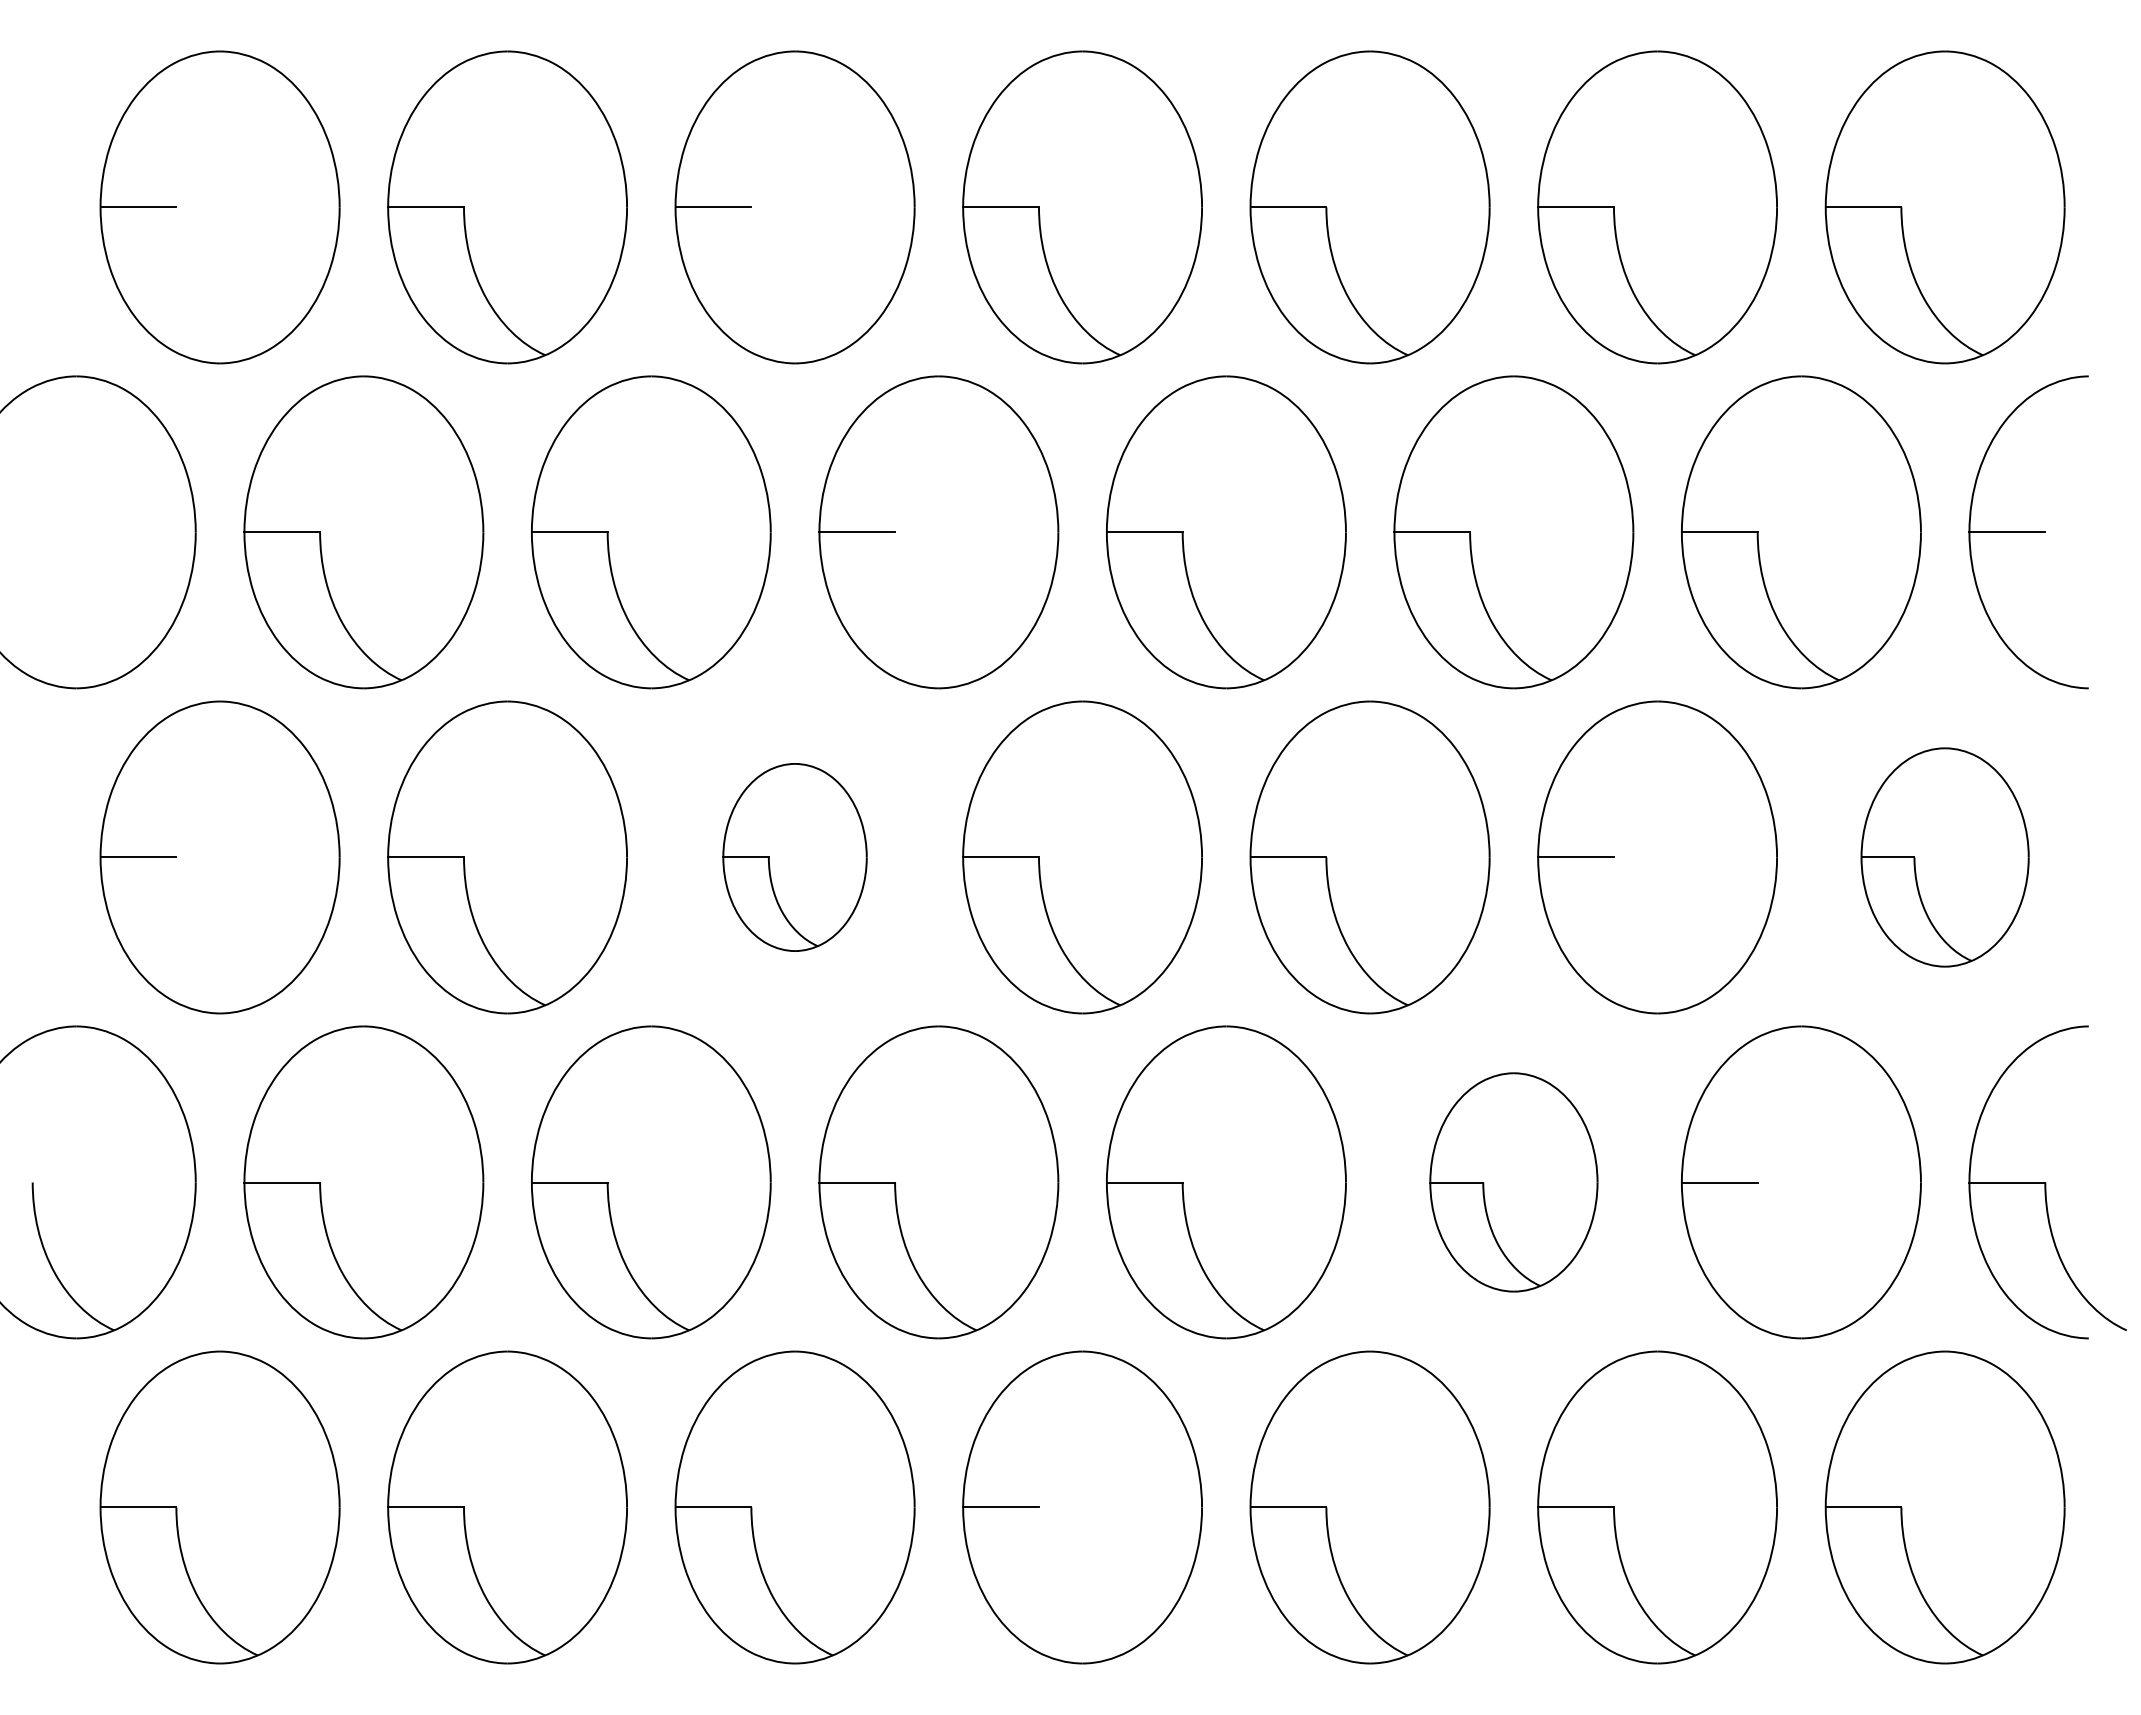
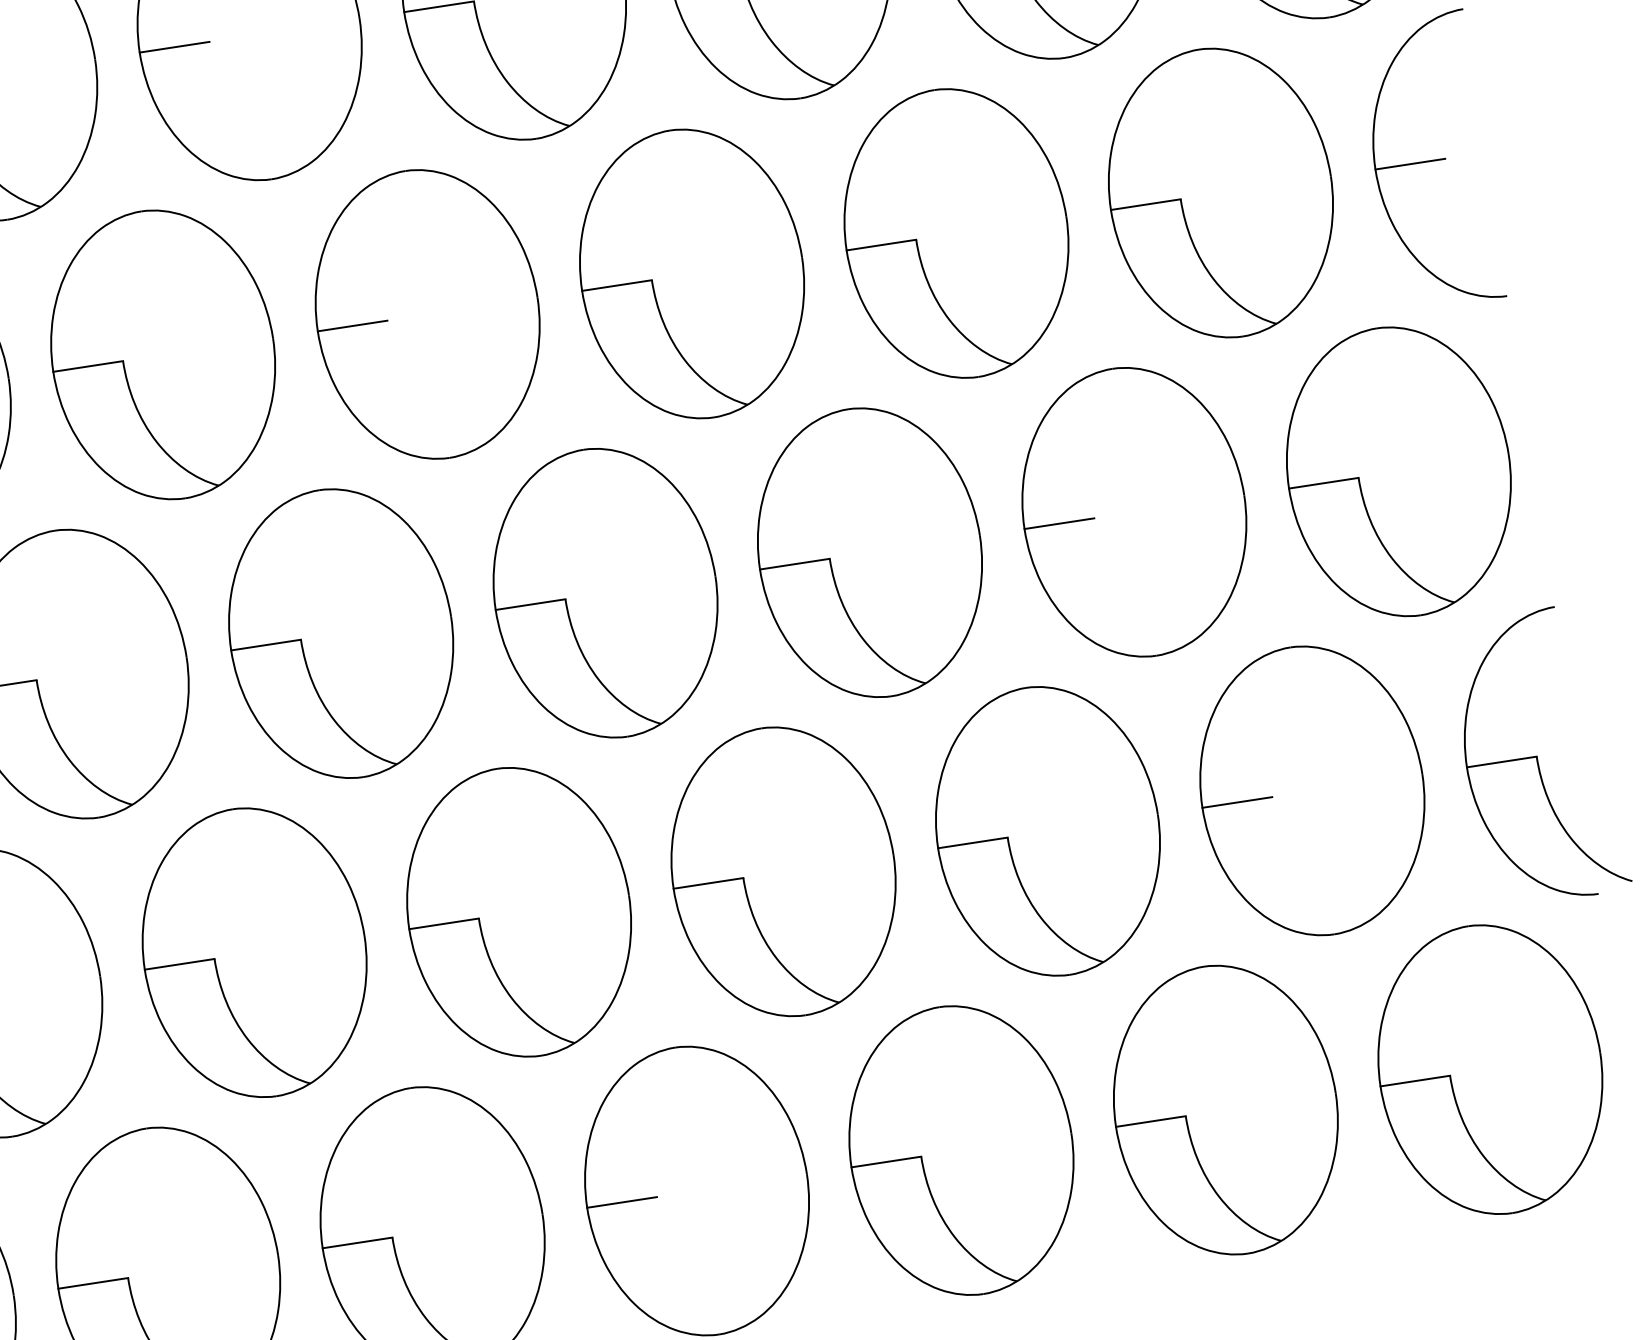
part: (794, 857) -> (340, 633), size x1.67
part: (1944, 857) -> (1398, 471), size x1.43
part: (1513, 1182) -> (1047, 831), size x1.43

